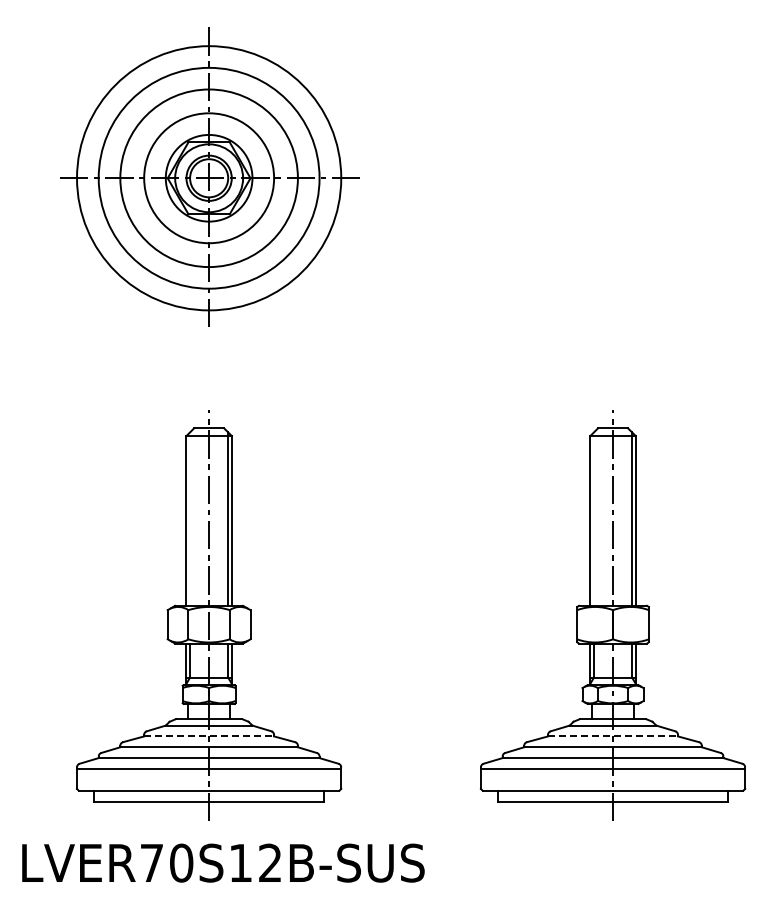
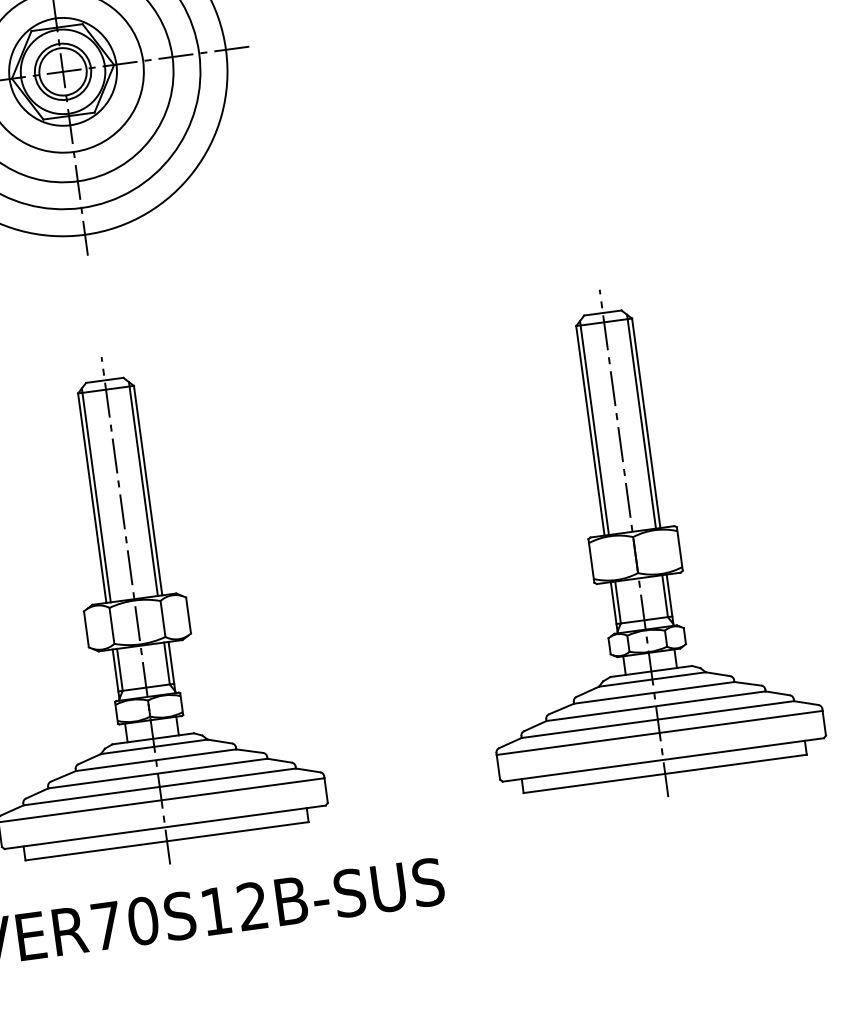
line: (190, 518) -> (96, 494), added
line: (593, 518) -> (593, 427), added
line: (209, 736) -> (156, 760), dashed -> solid
line: (613, 736) -> (654, 692), dashed -> solid

